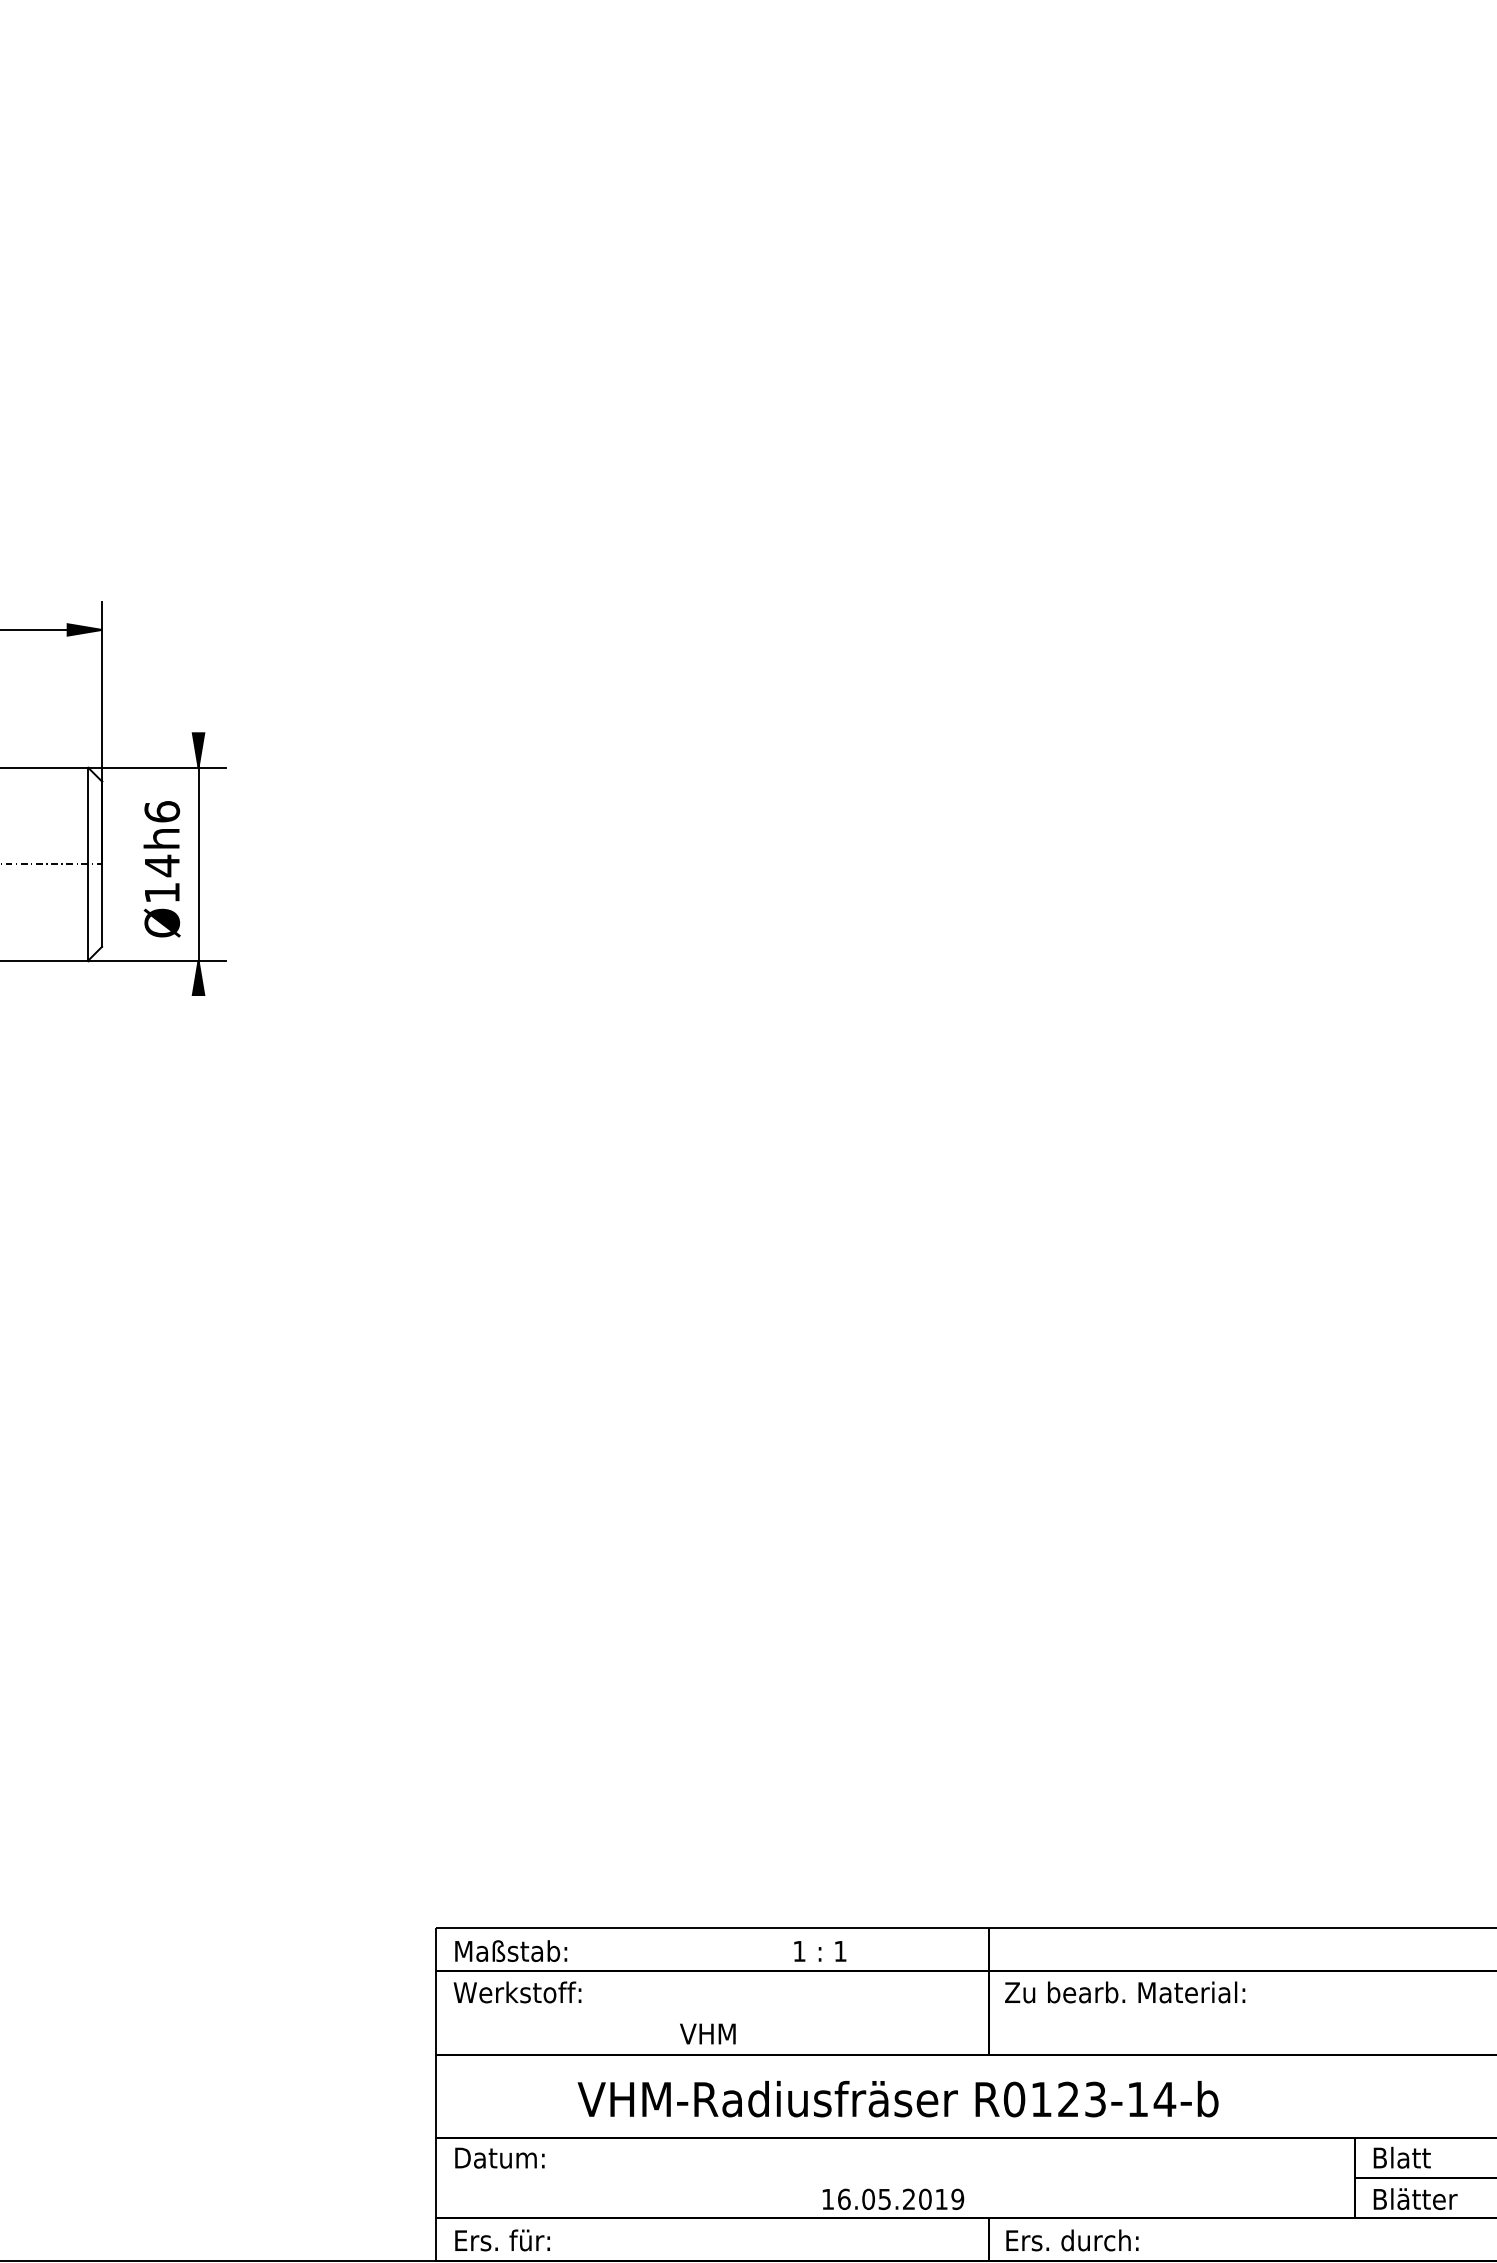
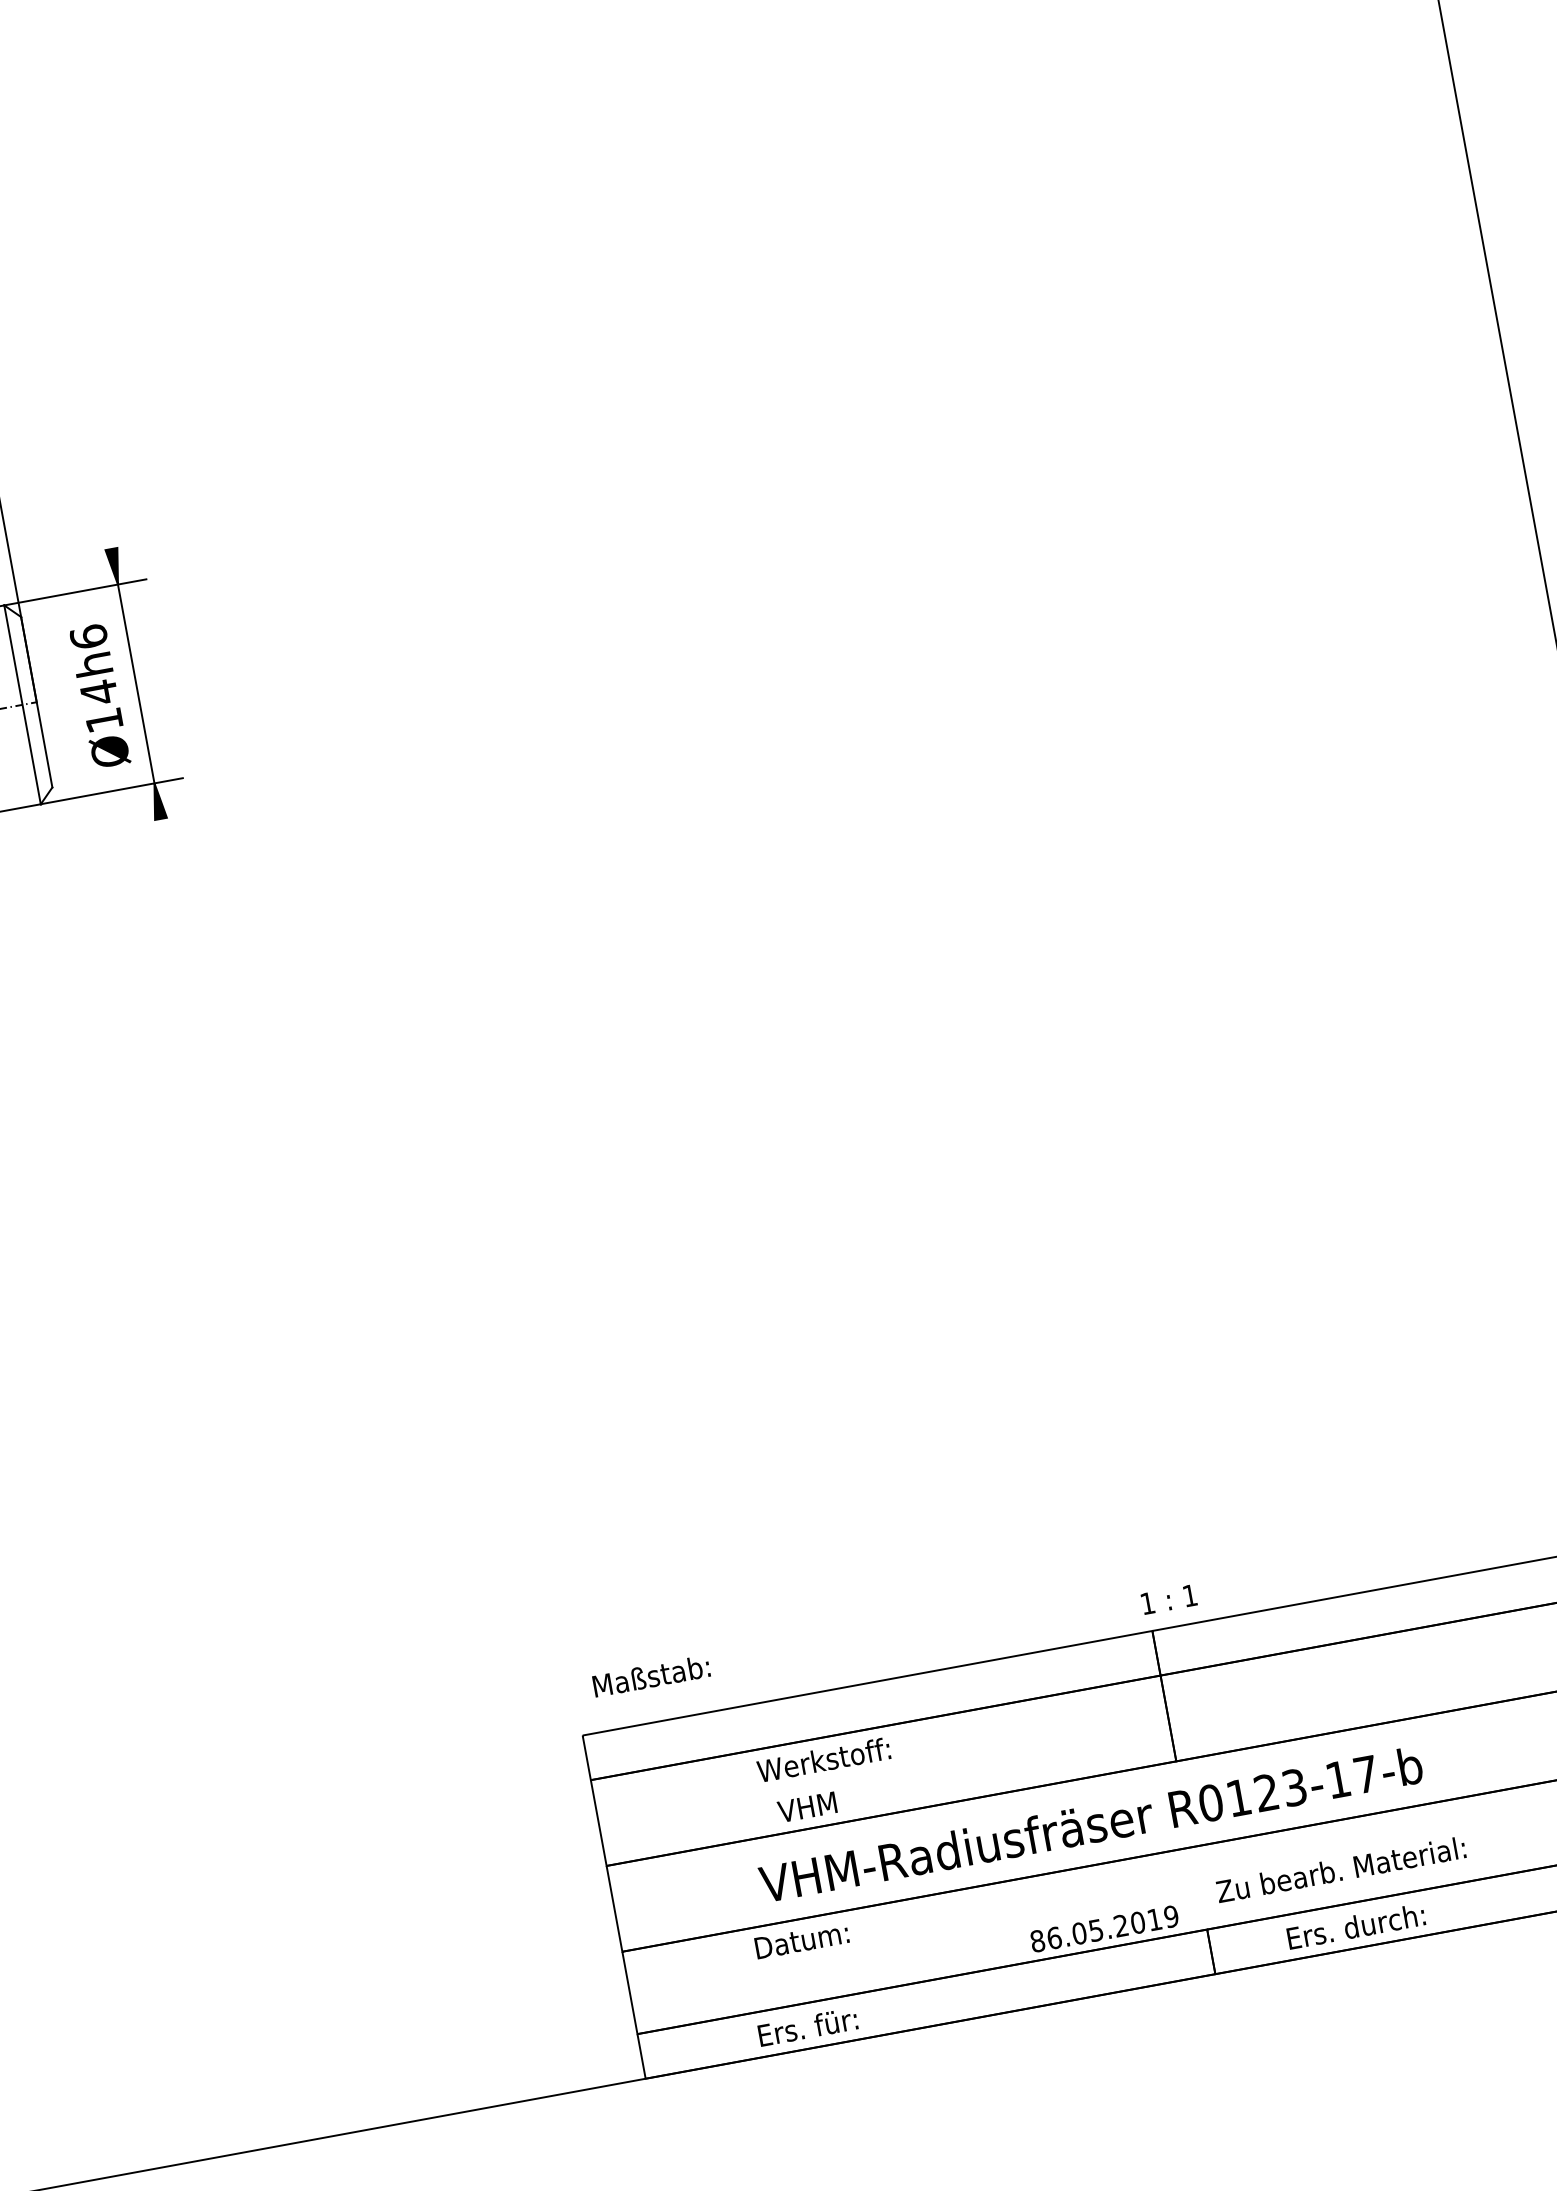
text: (511, 1950) -> (651, 1675), moved
text: (820, 1951) -> (1169, 1599), moved
text: (517, 1992) -> (823, 1760), moved
text: (1125, 1992) -> (1341, 1869), moved
text: (707, 2033) -> (806, 1806), moved
text: (1164, 2099) -> (1365, 1774), R0123-14-b -> R0123-17-b
text: (499, 2157) -> (801, 1939), moved
text: (827, 2199) -> (1037, 1941), 16.05.2019 -> 86.05.2019
text: (502, 2240) -> (807, 2027), moved
text: (1072, 2240) -> (1356, 1926), moved

